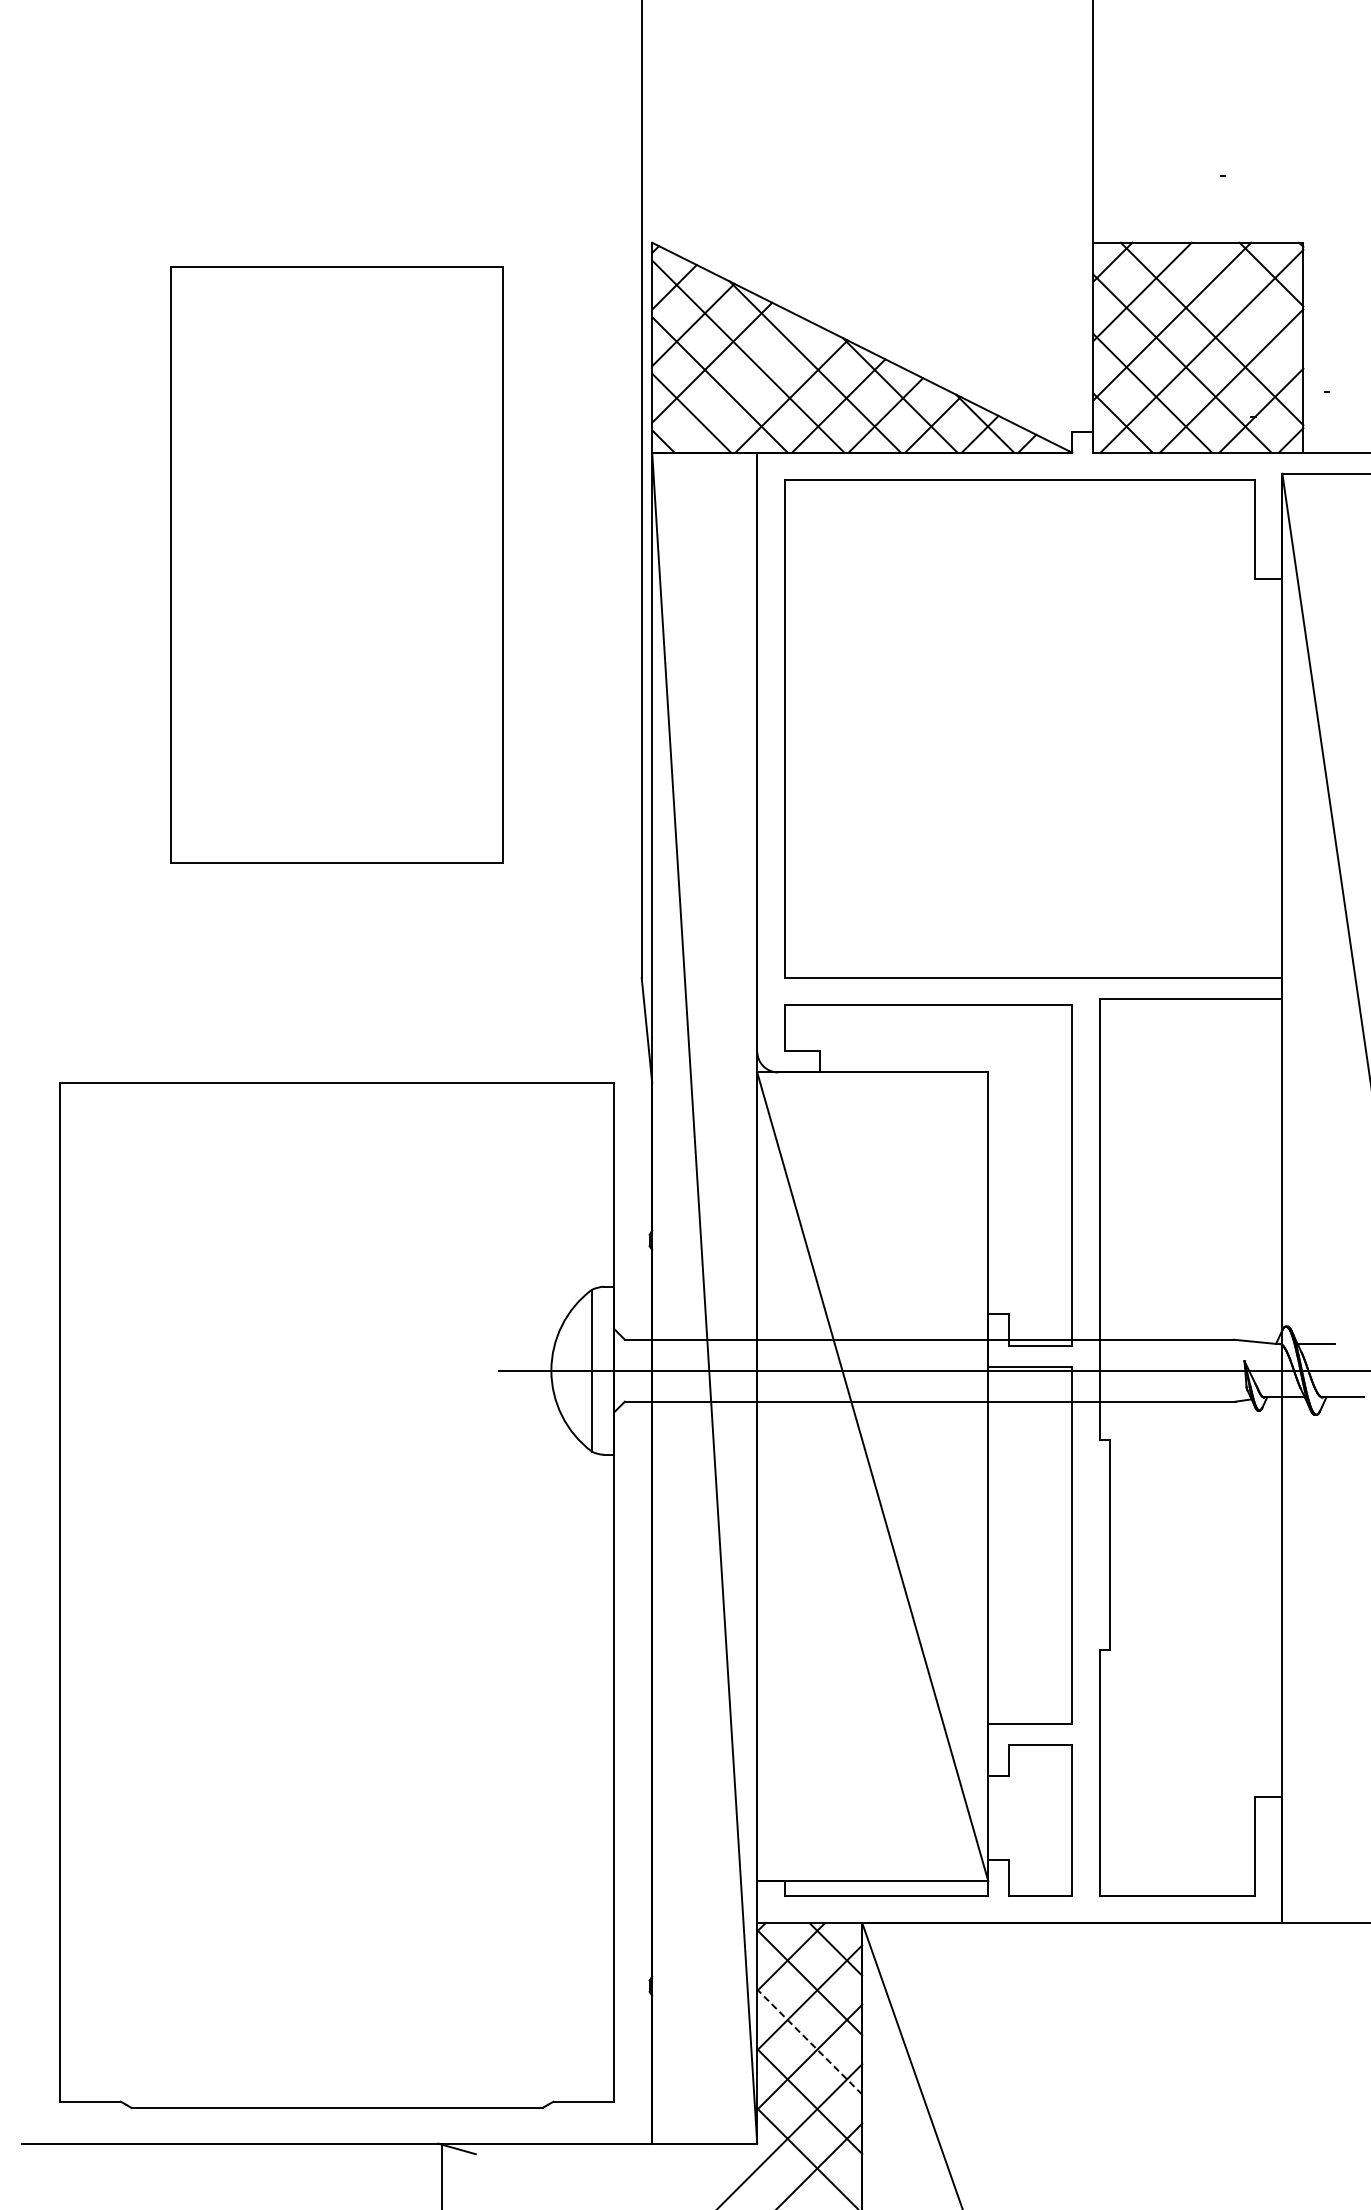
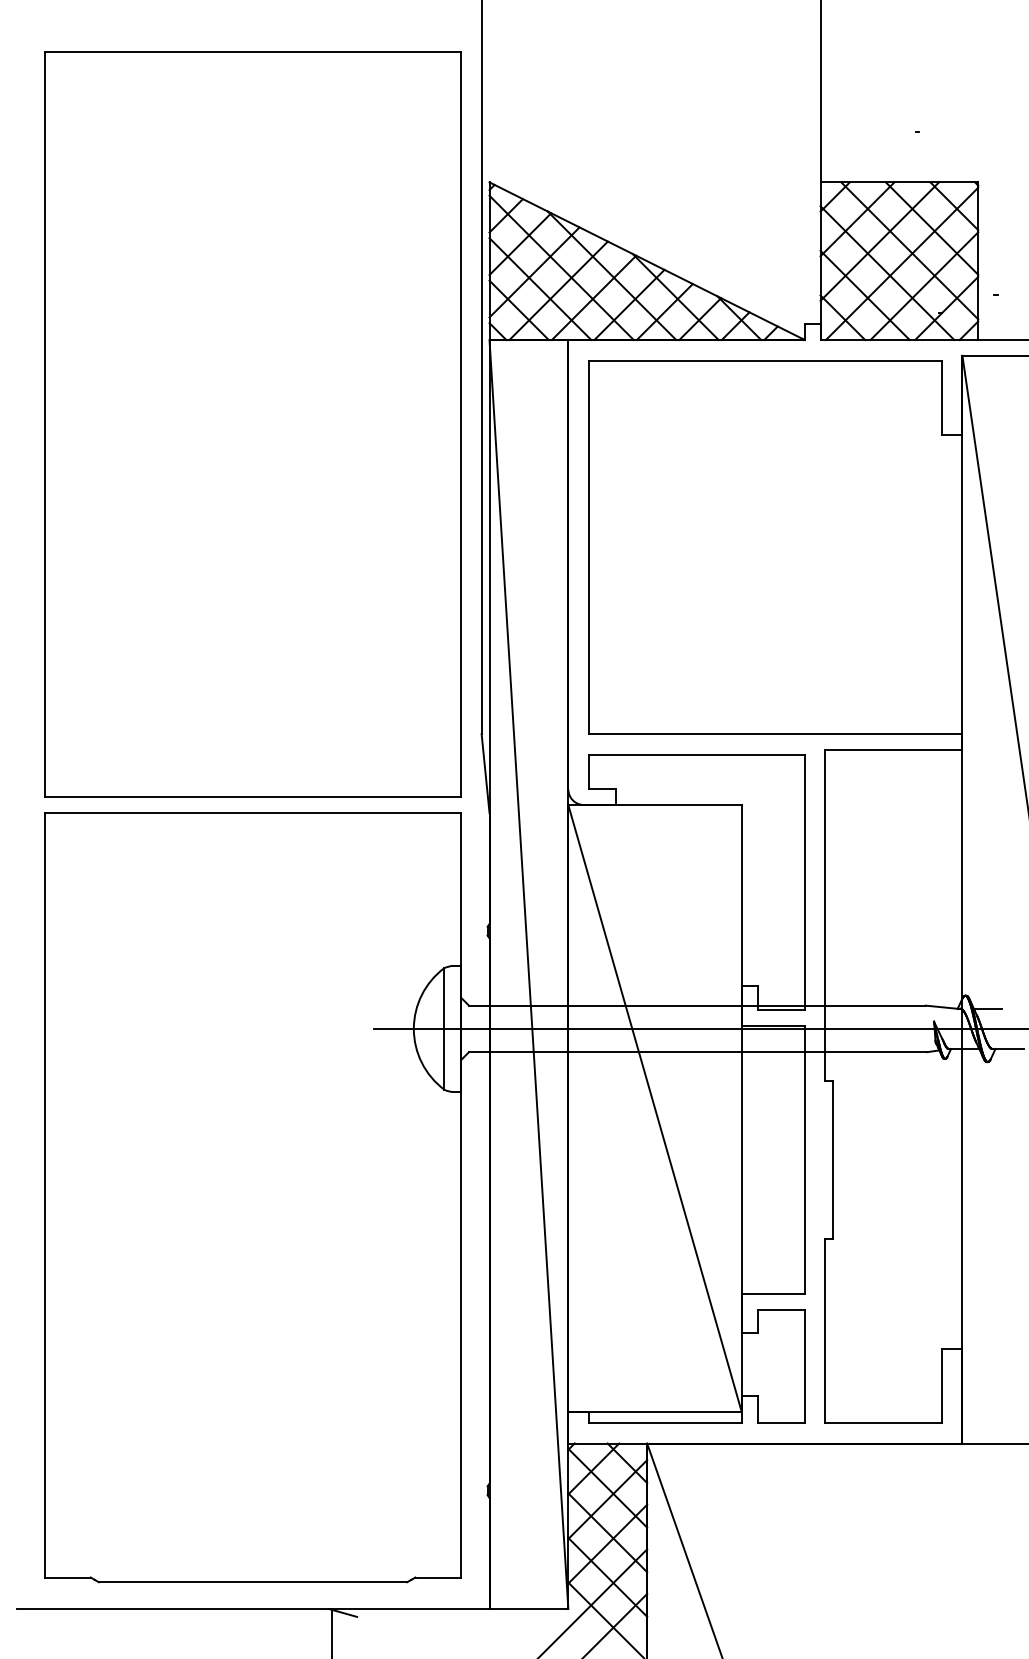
line: (1241, 303) -> (931, 227), added
line: (743, 386) -> (558, 290), added
part: (336, 564) -> (252, 423), size x1.67
line: (809, 2041) -> (607, 1532), dashed -> solid

